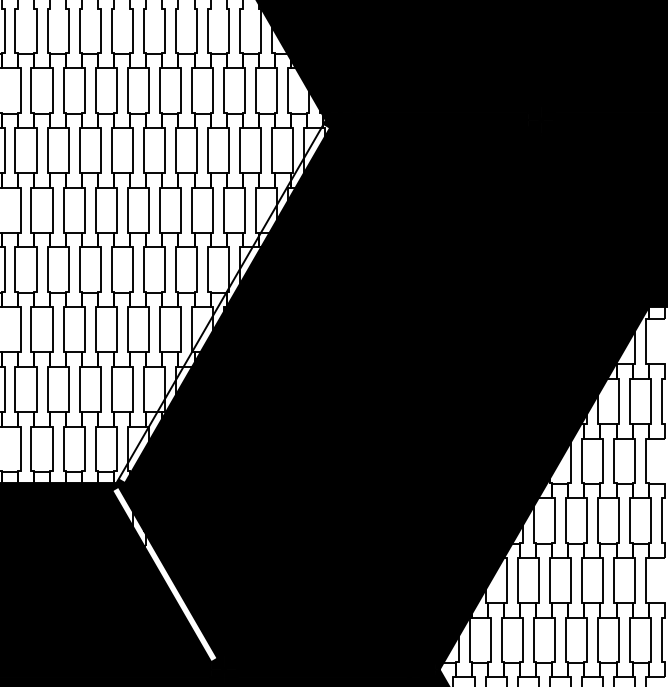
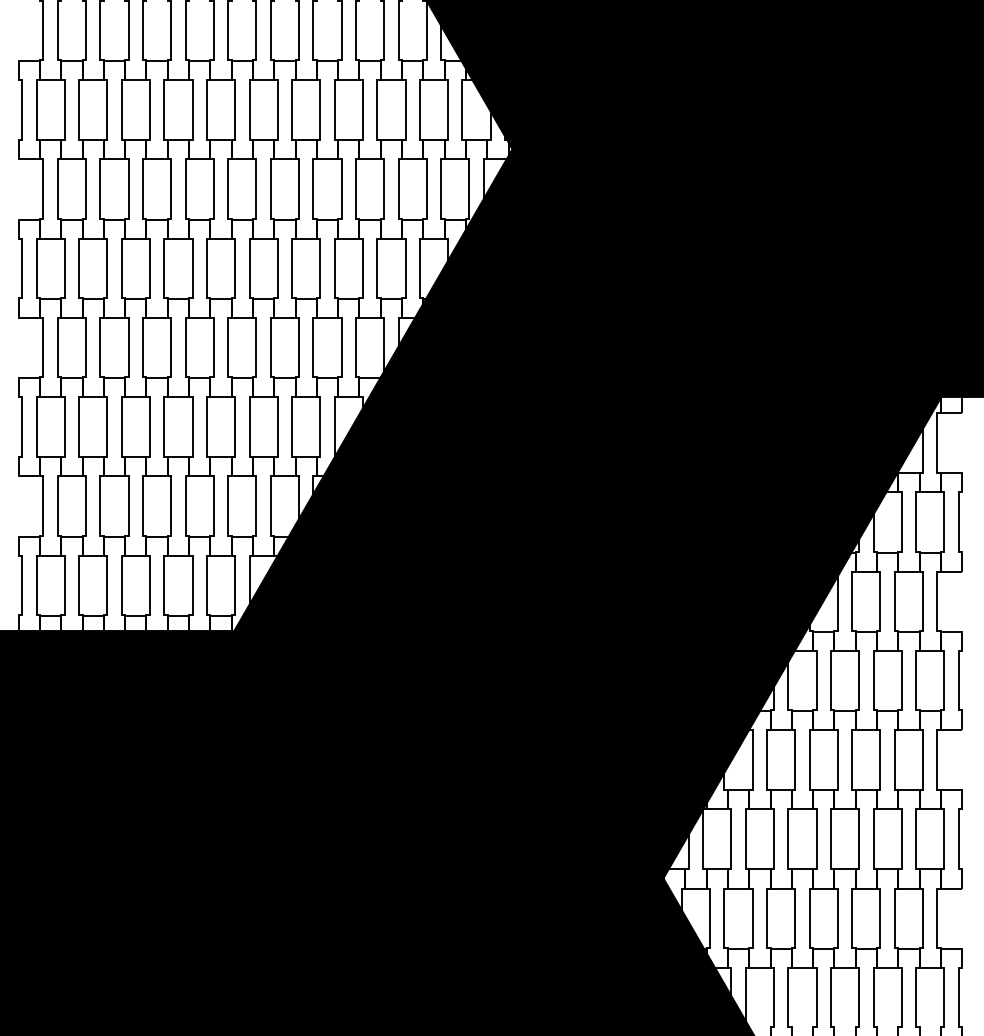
fill: (224, 303) -> (377, 392), added
fill: (164, 574) -> (298, 751), added

